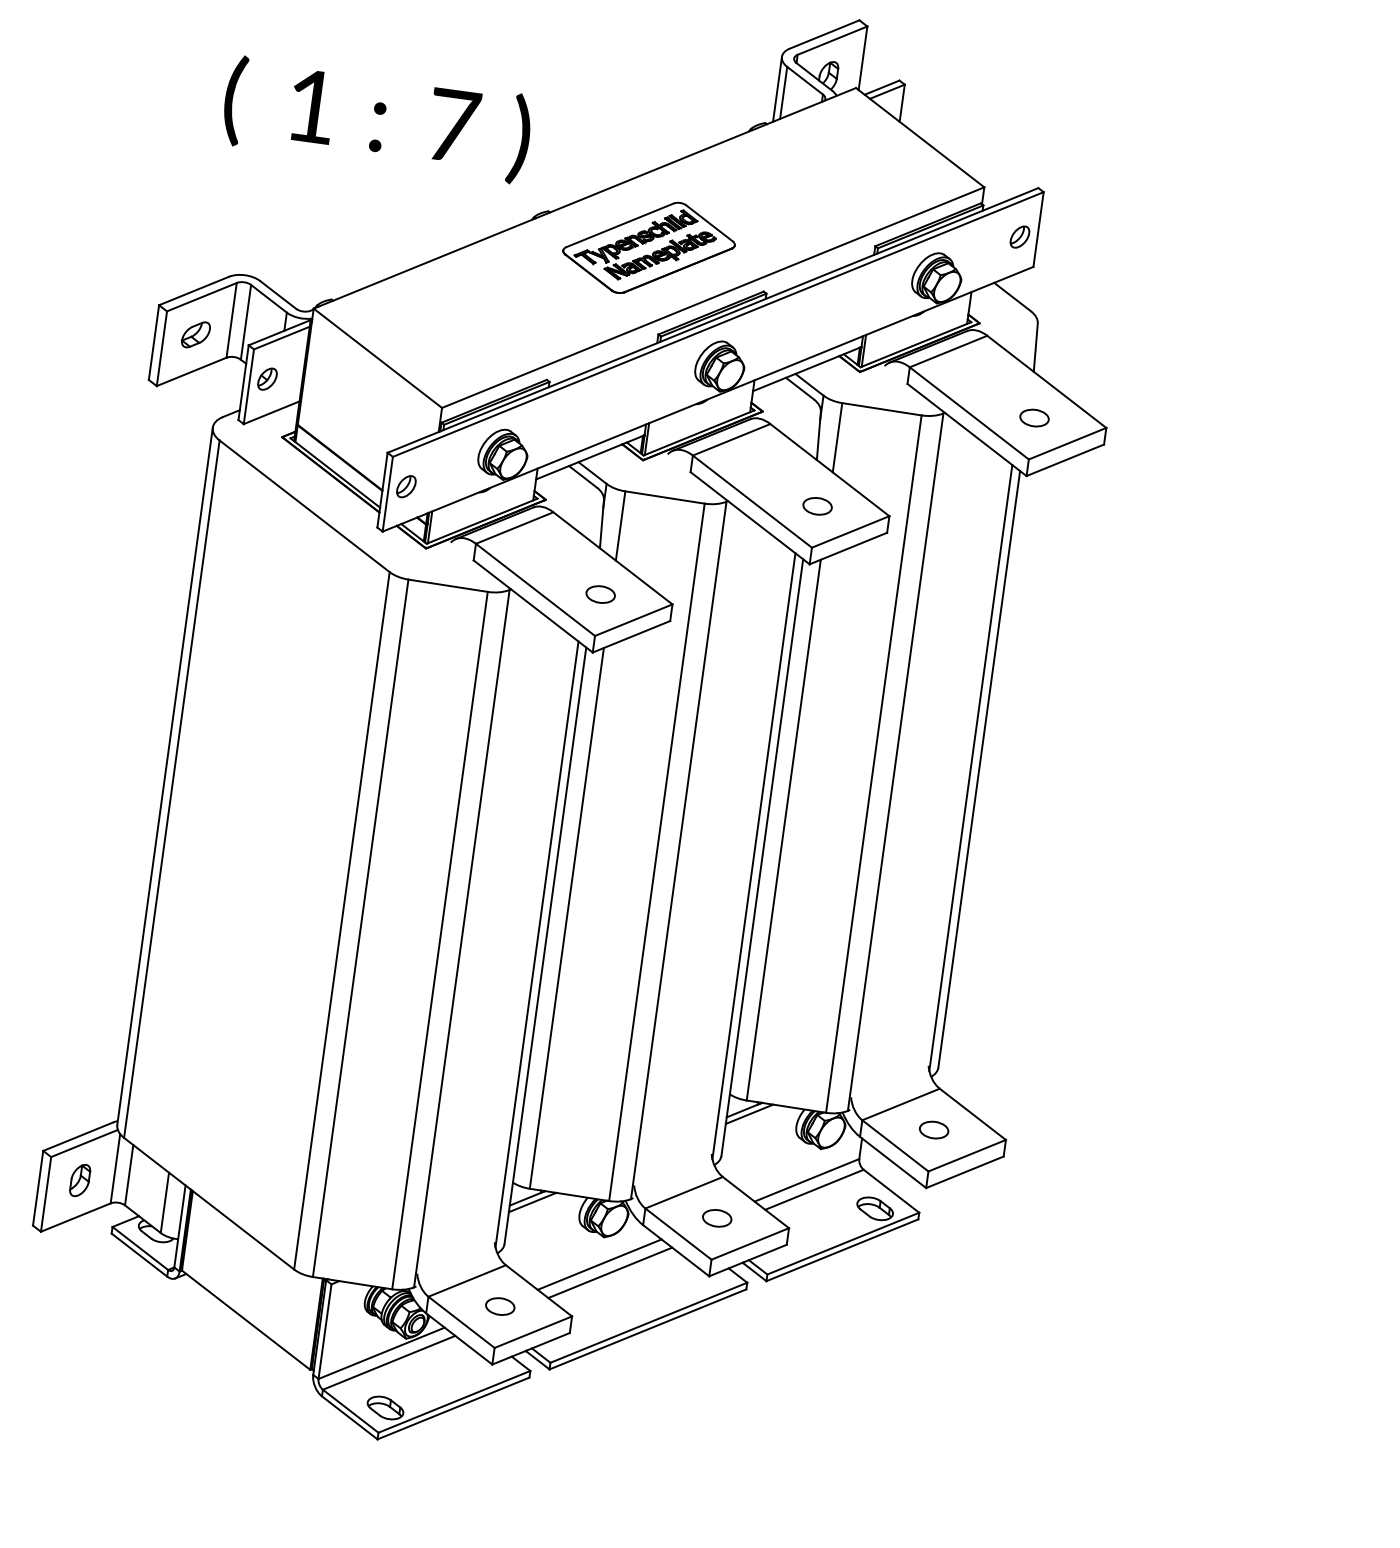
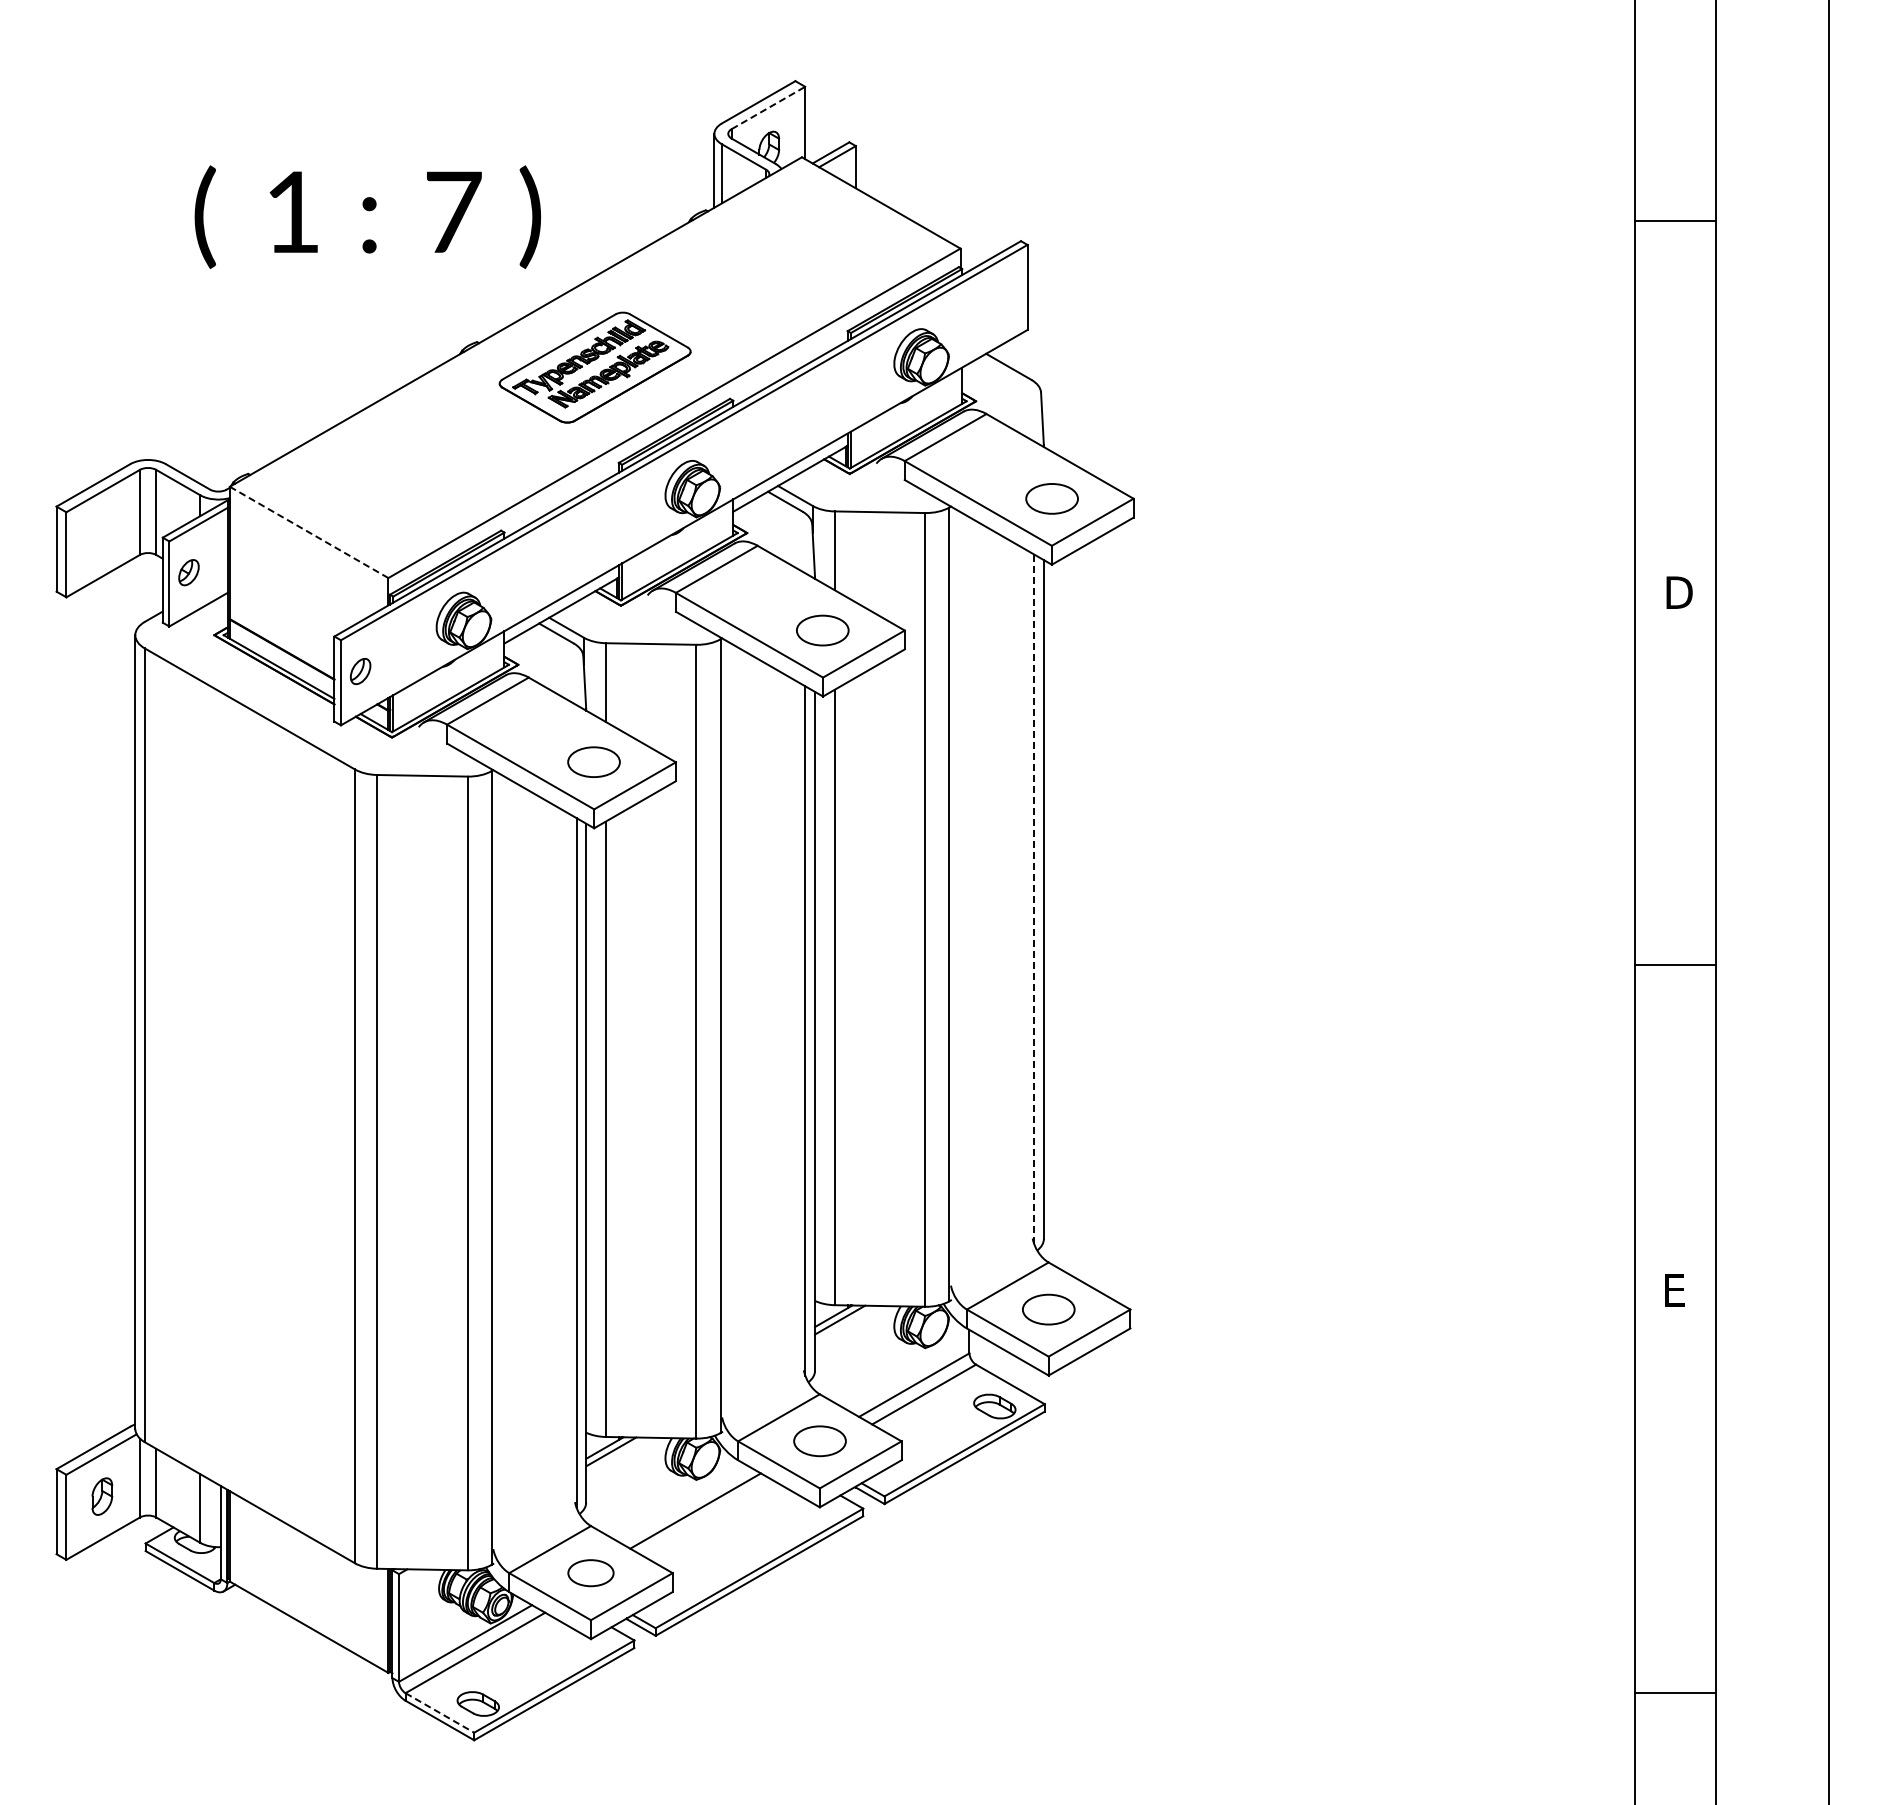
line: (832, 40) -> (768, 107), solid -> dashed
text: (376, 119) -> (367, 216), moved
part: (1019, 236) -> (1007, 298), removed
part: (195, 334) -> (101, 533), removed
line: (378, 358) -> (309, 532), solid -> dashed
part: (1034, 417) -> (1051, 498), size x1.6
part: (818, 506) -> (823, 630), size x1.6
part: (600, 594) -> (594, 762), size x1.6
line: (971, 768) -> (1034, 899), solid -> dashed
part: (933, 1130) -> (1048, 1309), size x1.6
part: (716, 1218) -> (819, 1441), size x1.6
line: (610, 1272) -> (708, 1518), removed
part: (499, 1305) -> (590, 1572), size x1.4
line: (350, 1410) -> (439, 1712), solid -> dashed

